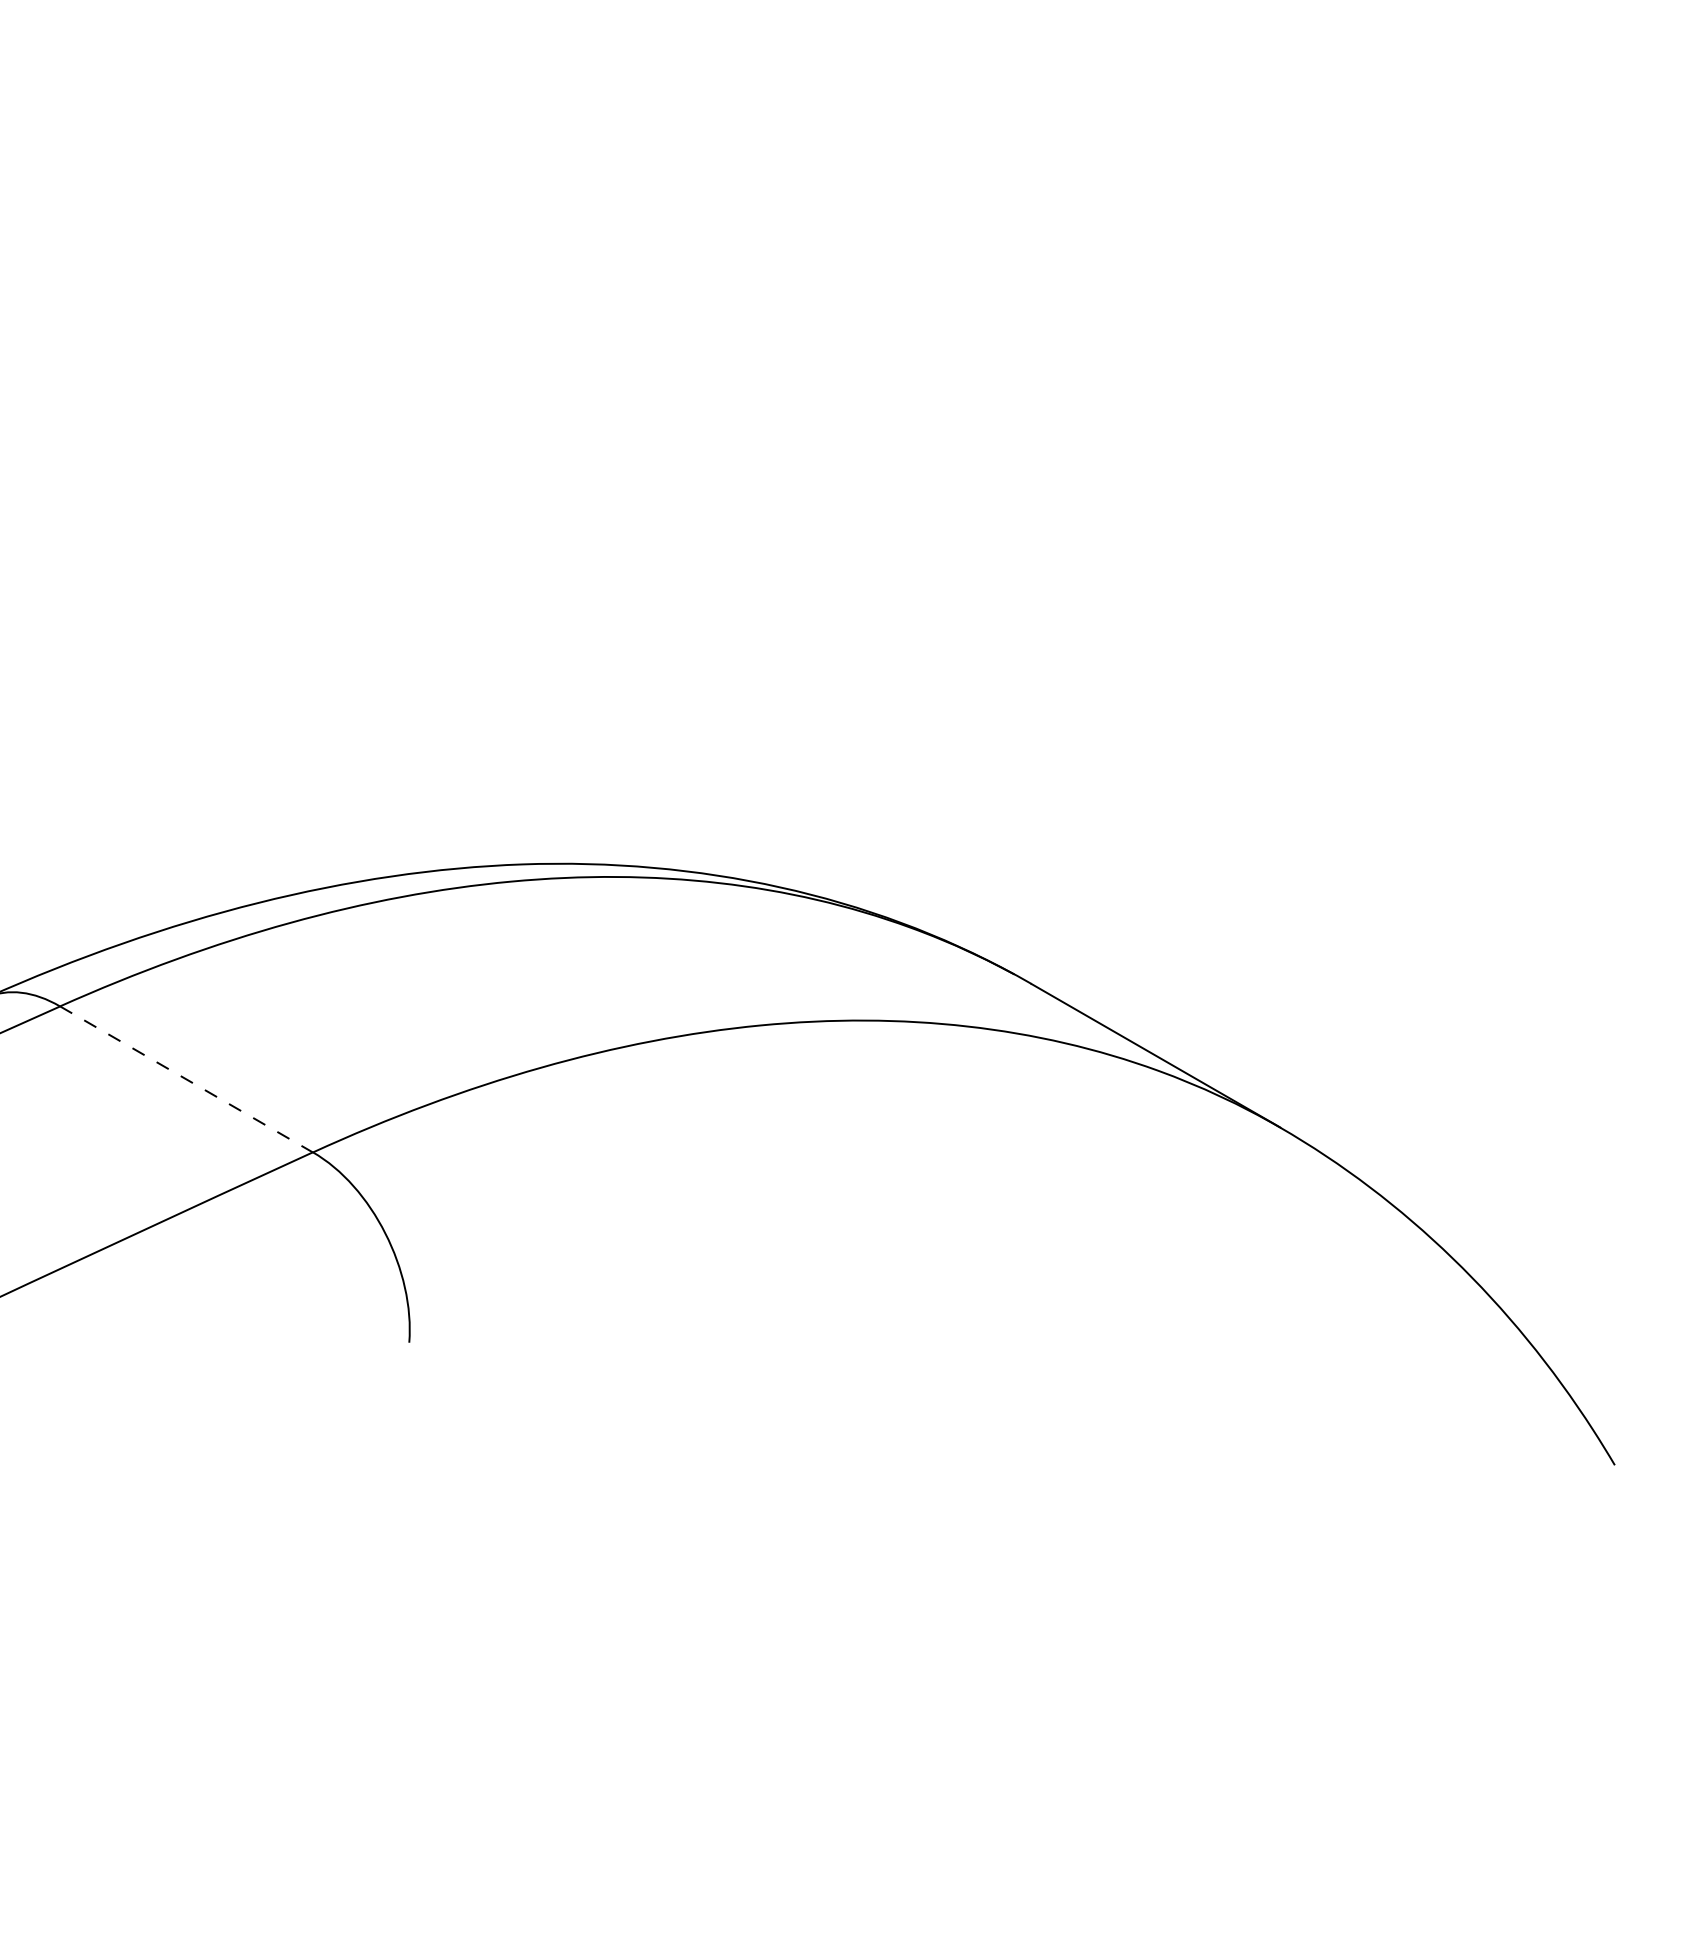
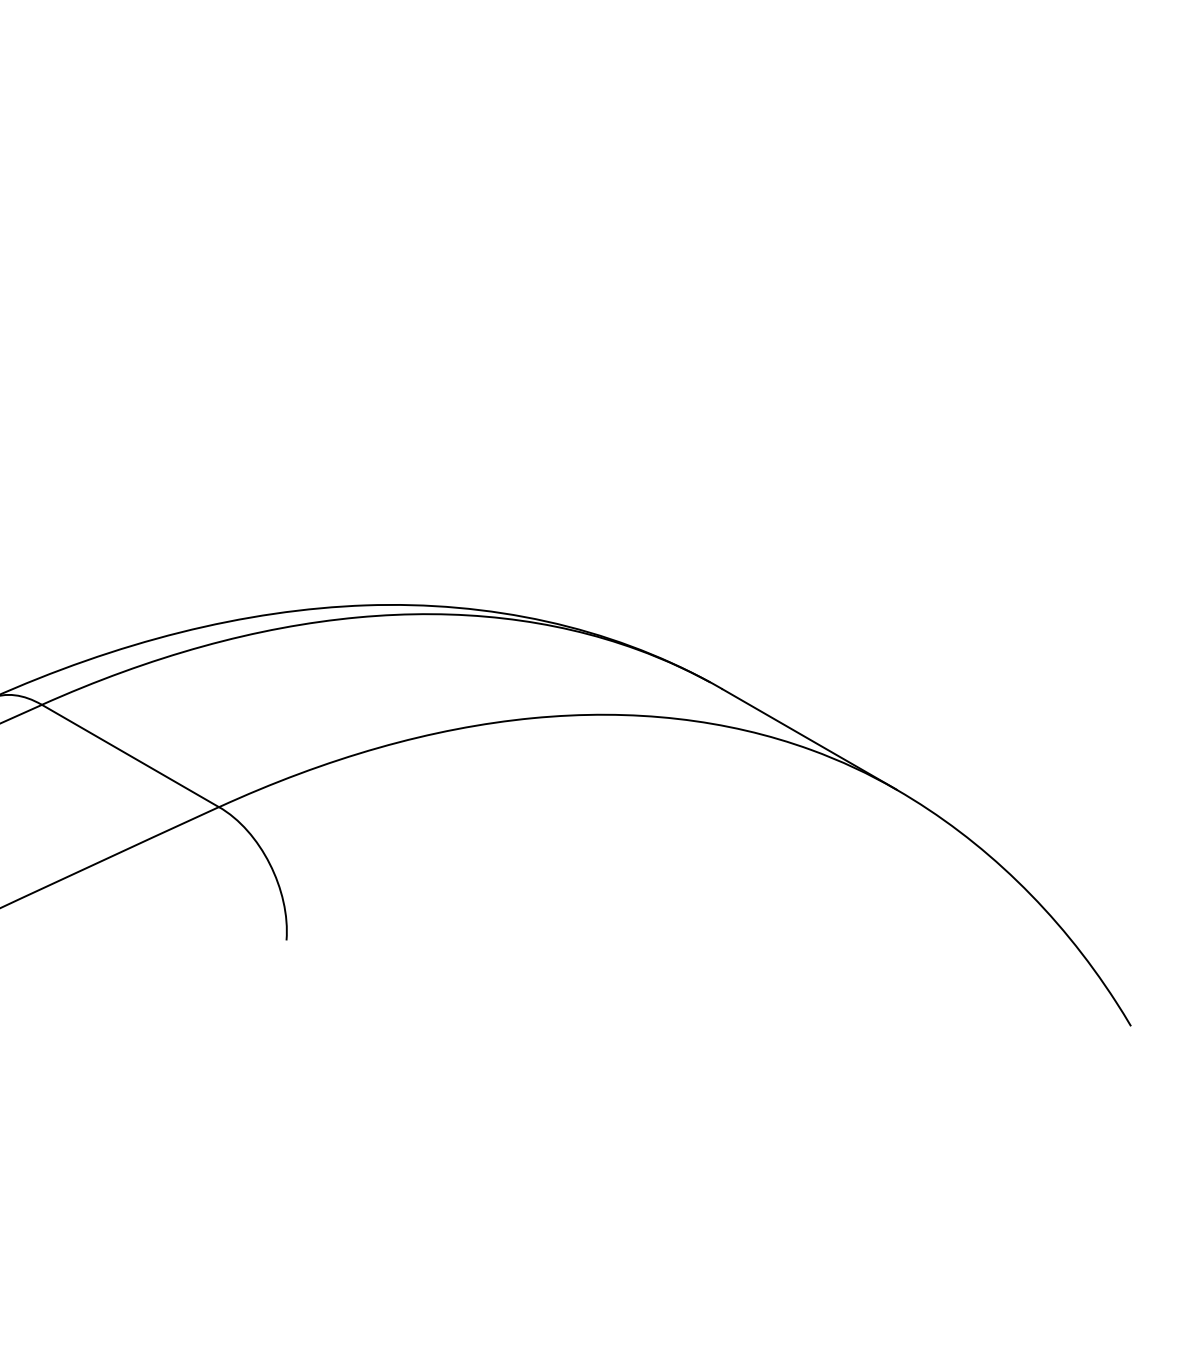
line: (186, 1079) -> (130, 756), dashed -> solid

